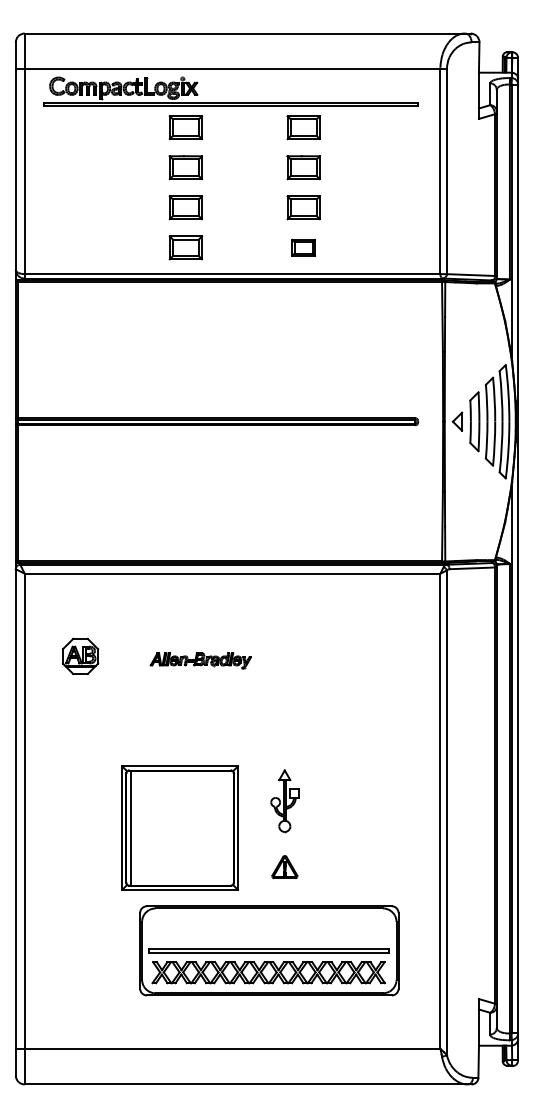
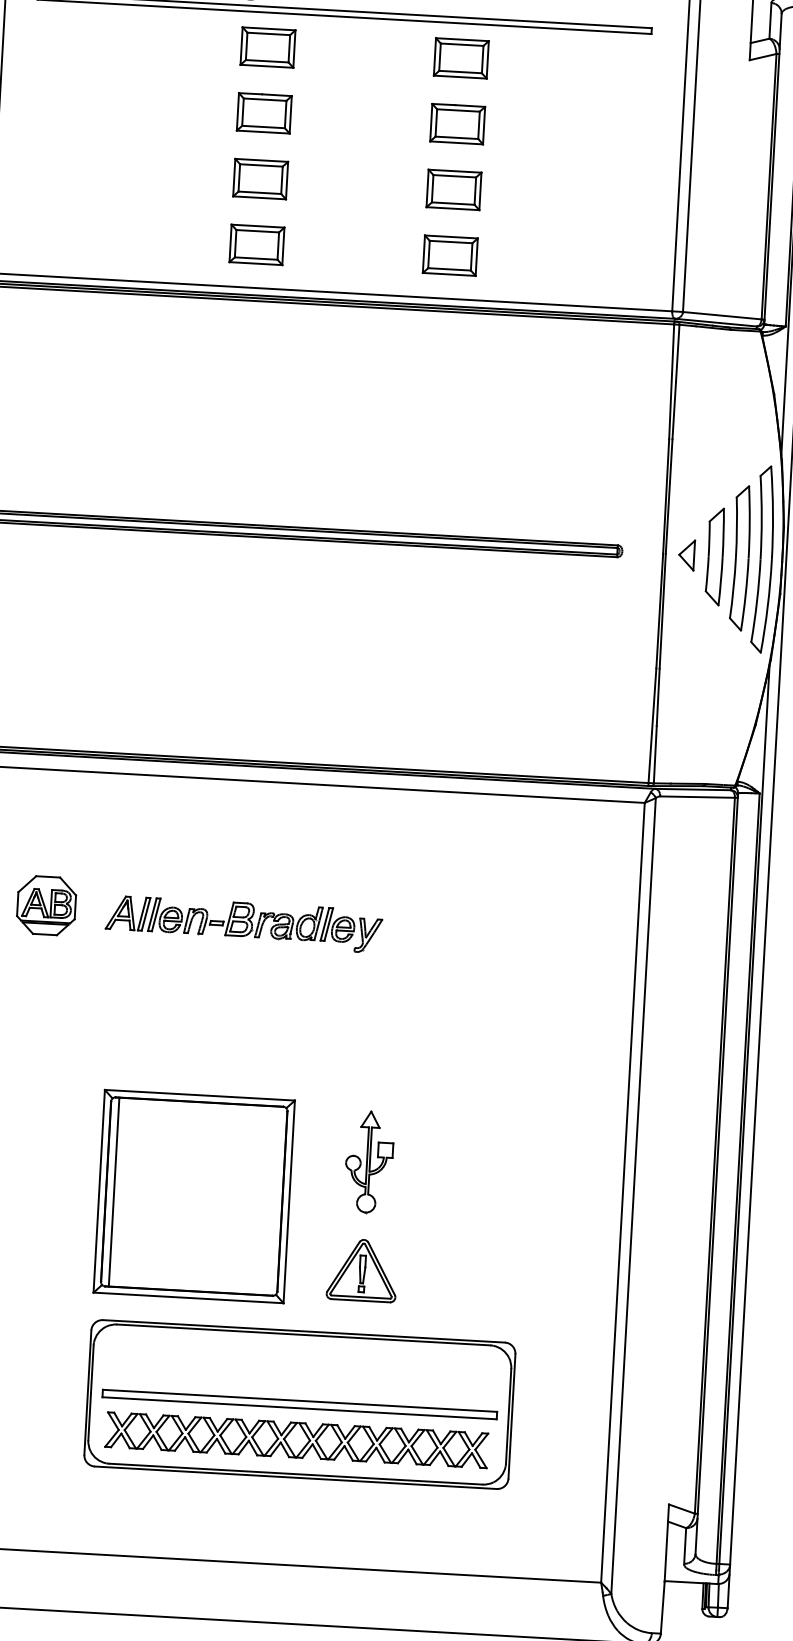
part: (303, 247) -> (449, 255), size x1.43
part: (200, 660) -> (243, 923), size x1.67
part: (284, 866) -> (362, 1269), size x1.67
part: (269, 950) -> (300, 1403), moved

